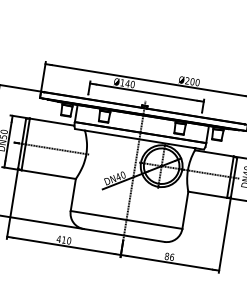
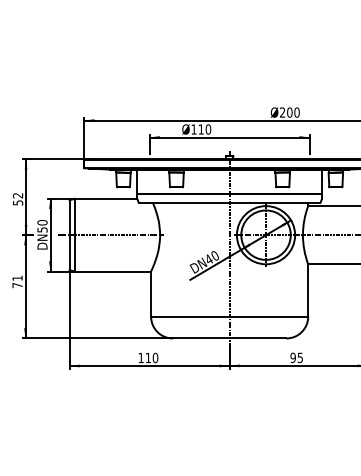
text: (127, 83) -> (201, 129), 140 -> 110
text: (59, 239) -> (141, 358), 410 -> 110
text: (169, 256) -> (296, 357), 86 -> 95

